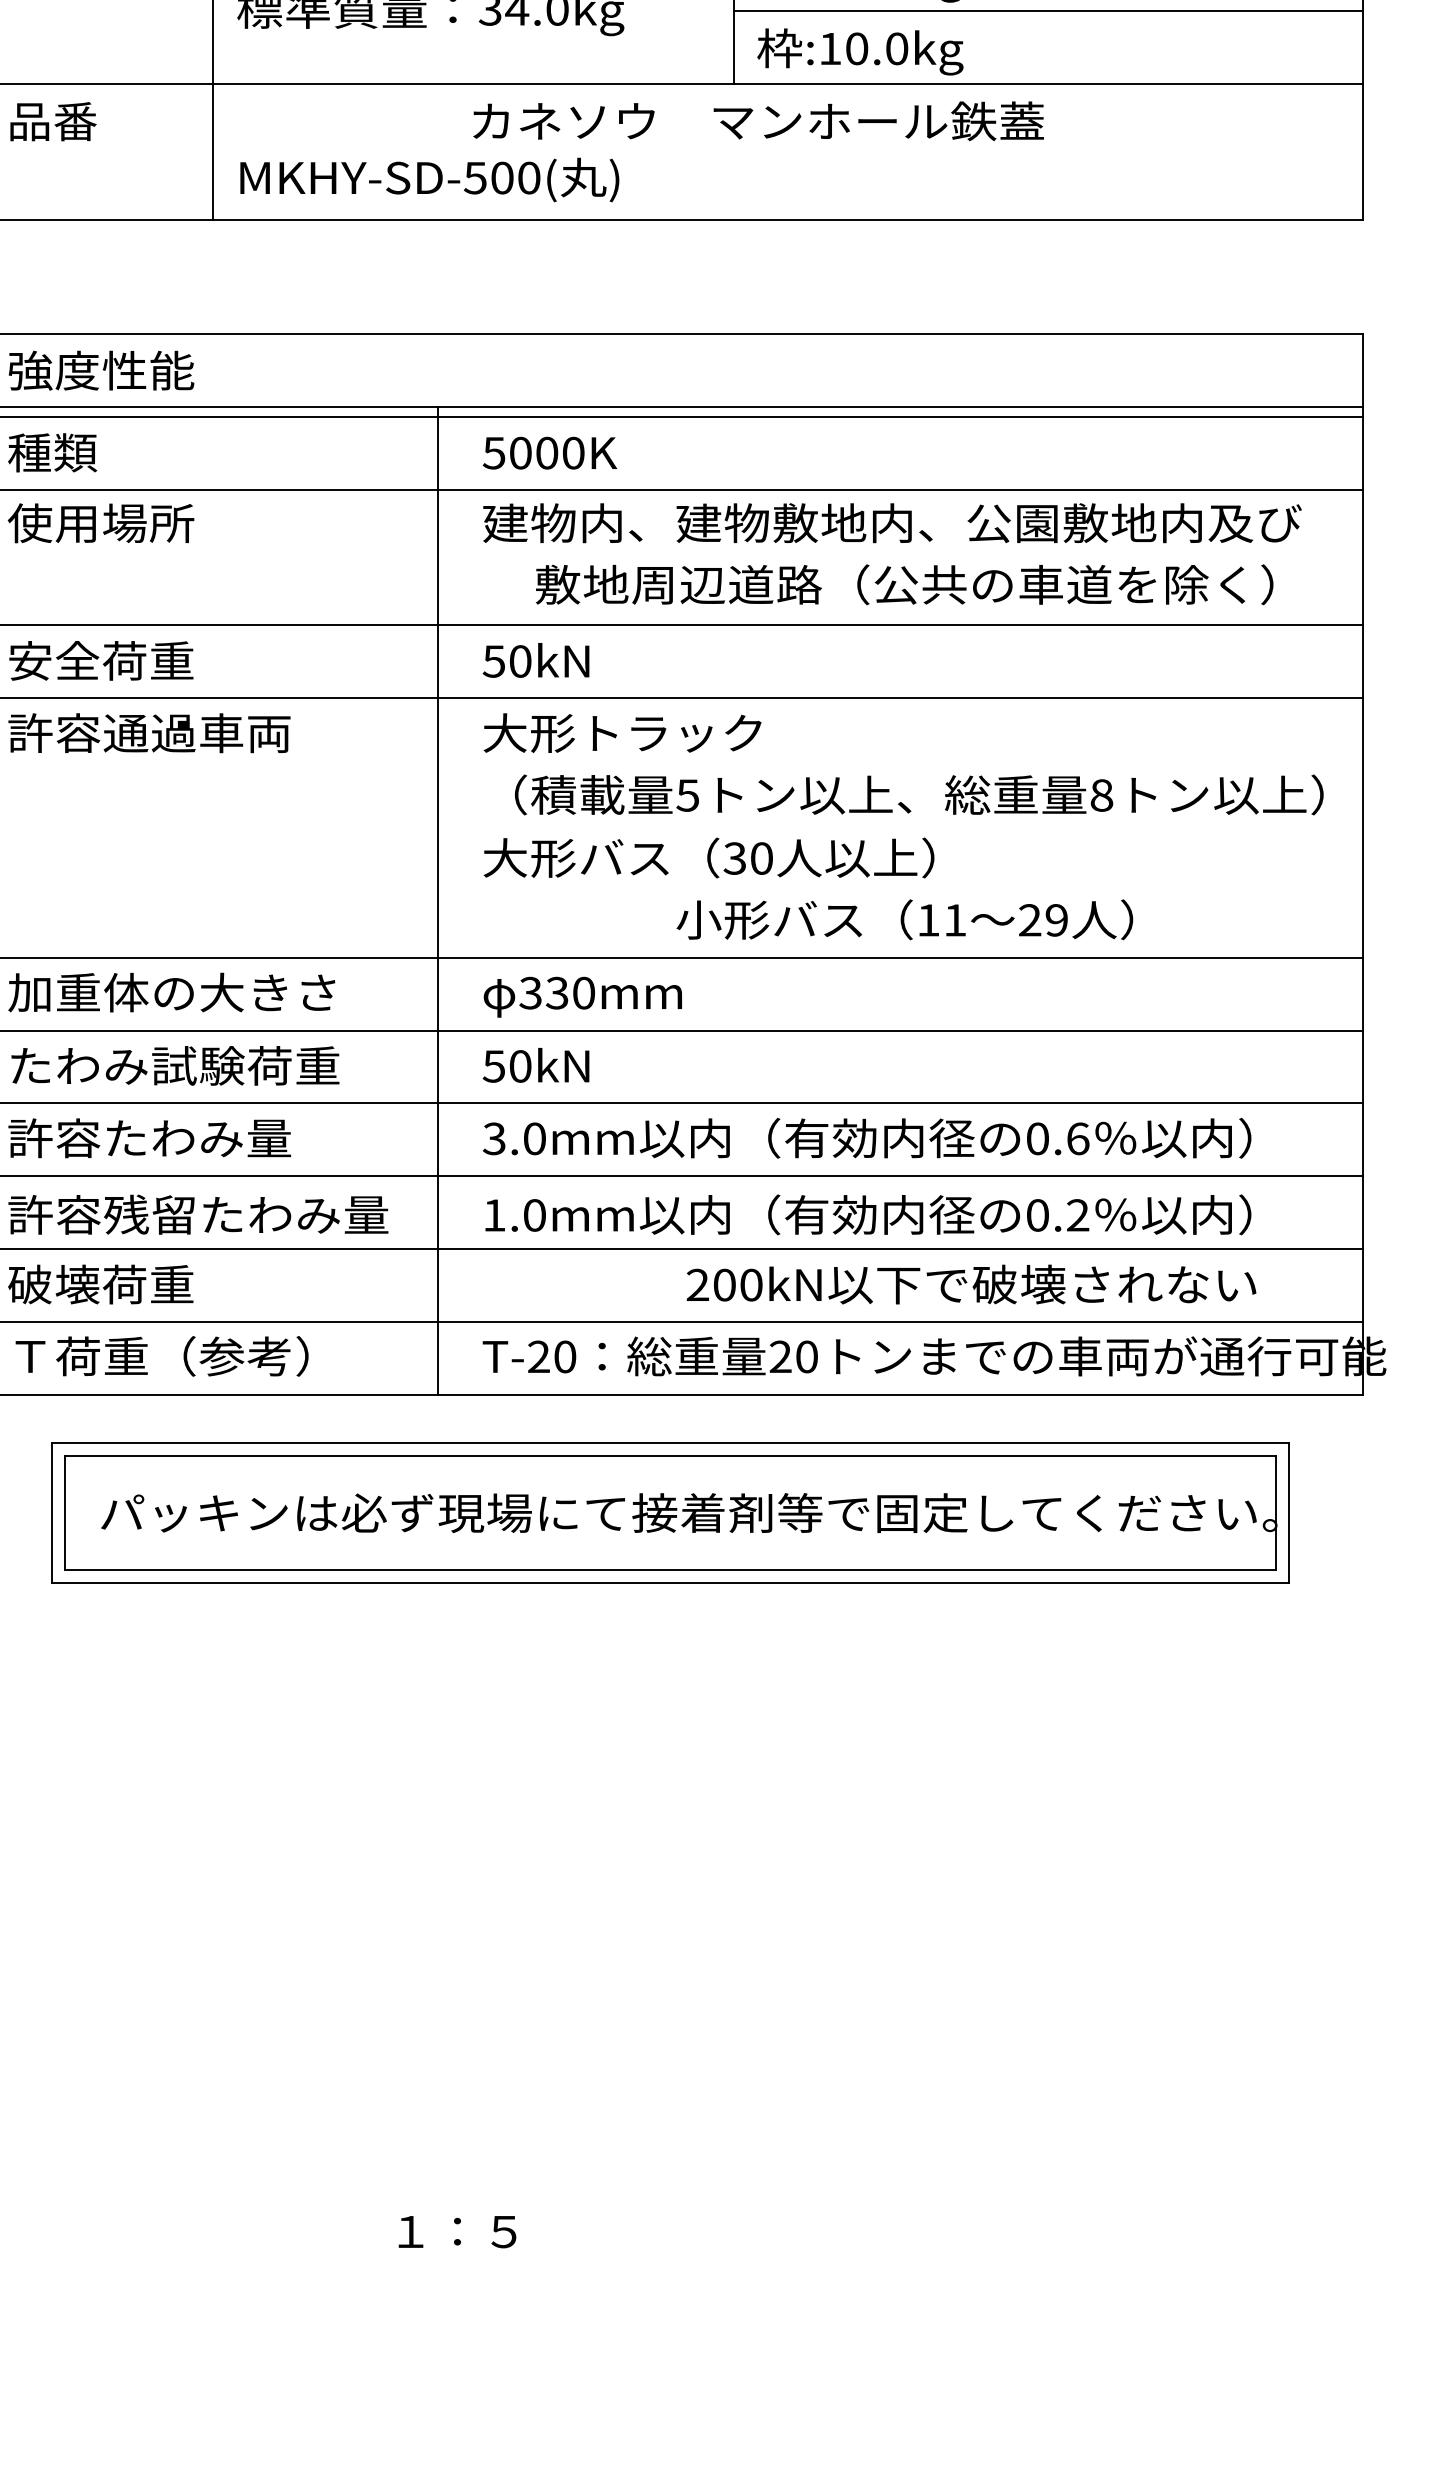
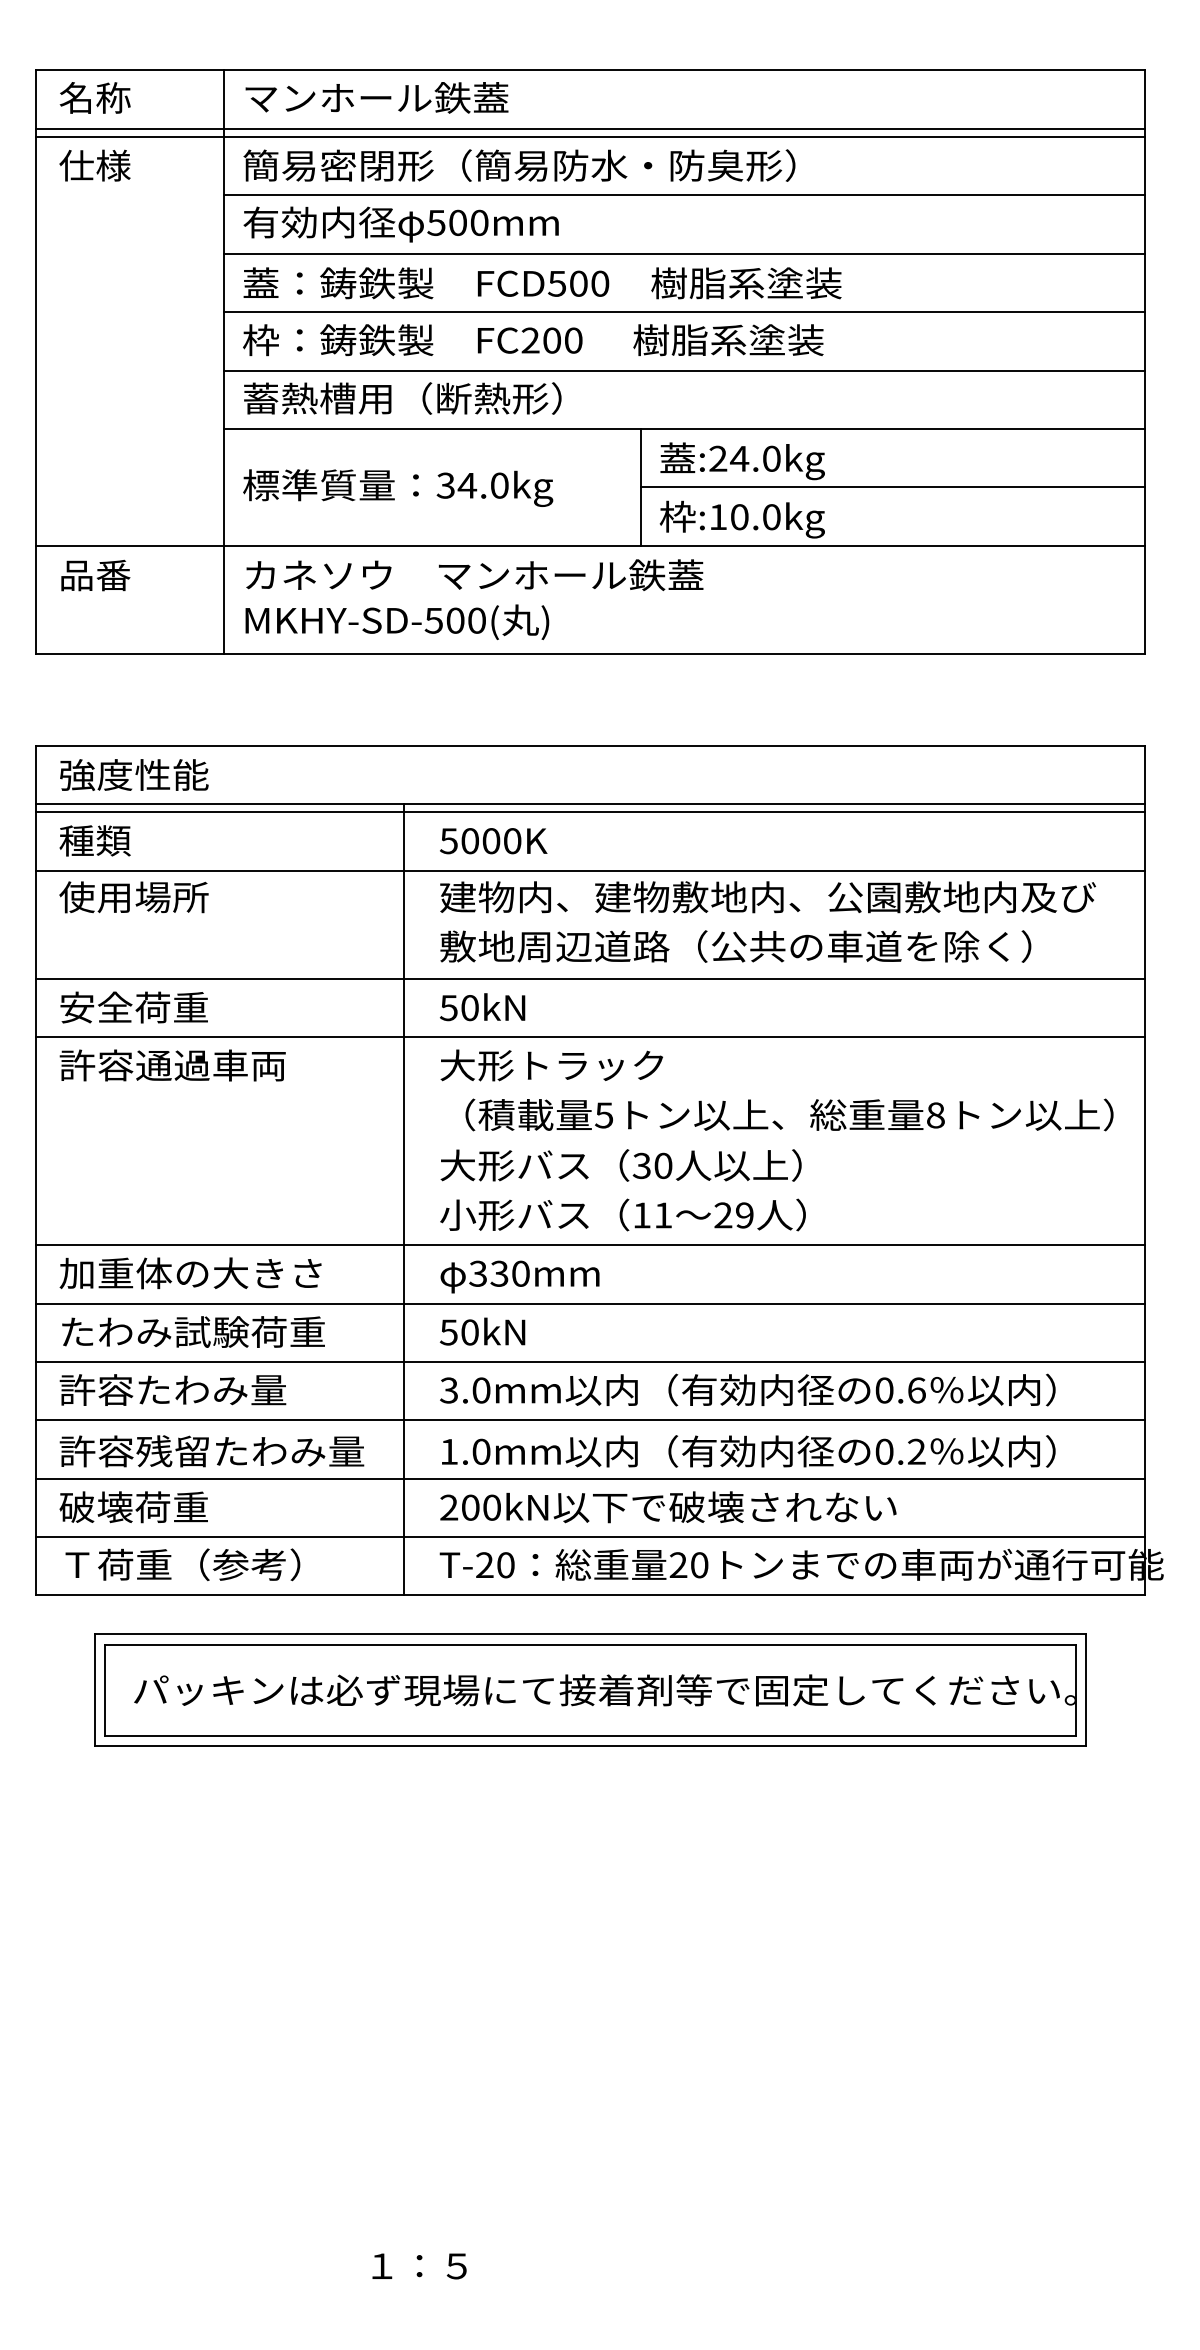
text: (758, 120) -> (474, 574), moved
text: (904, 584) -> (735, 946), moved
text: (904, 919) -> (622, 1214), moved
text: (971, 1284) -> (668, 1507), moved

